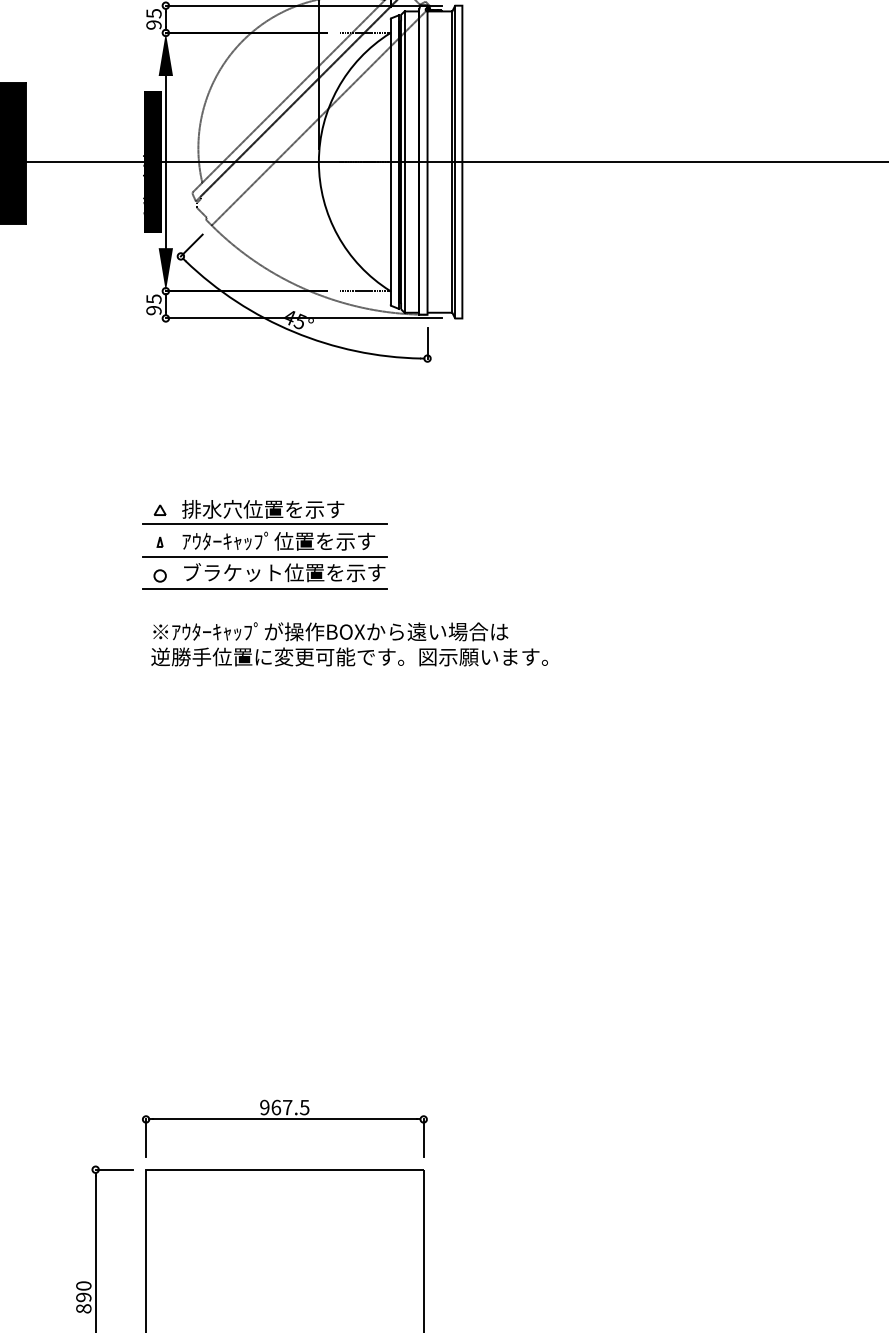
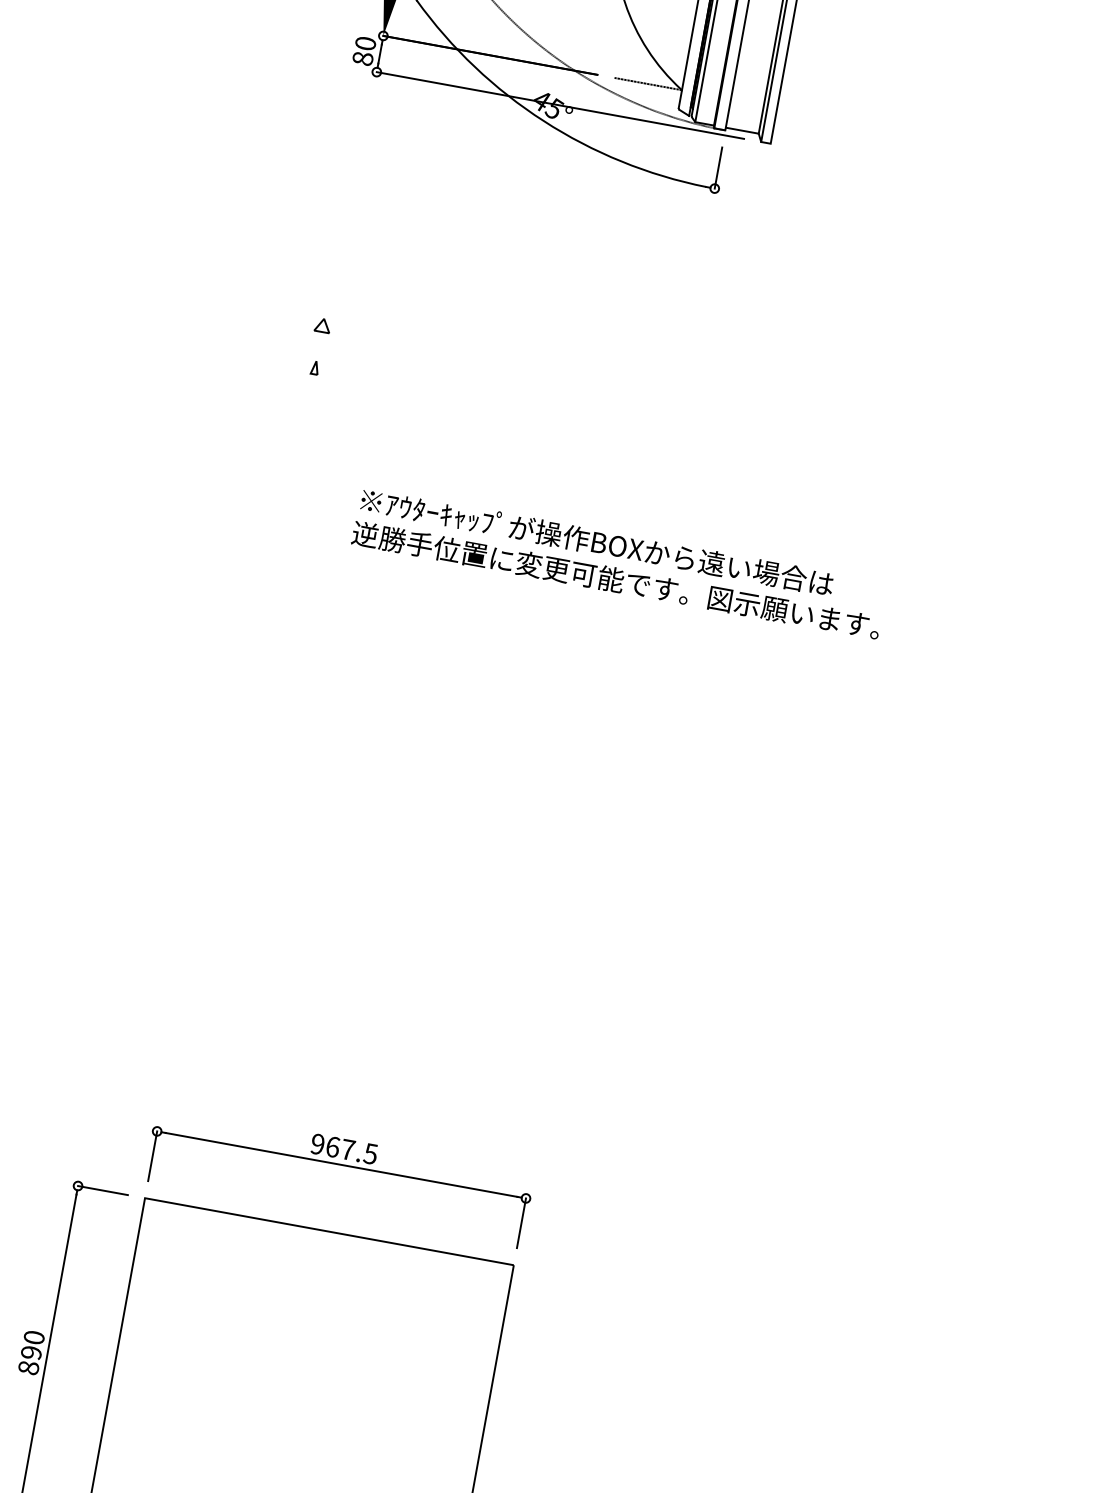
text: (153, 304) -> (363, 50), 95 -> 80
part: (264, 544) -> (453, 396), removed
text: (349, 644) -> (619, 563), moved

